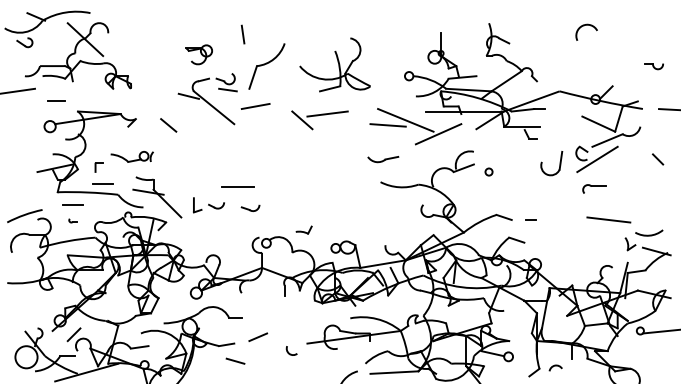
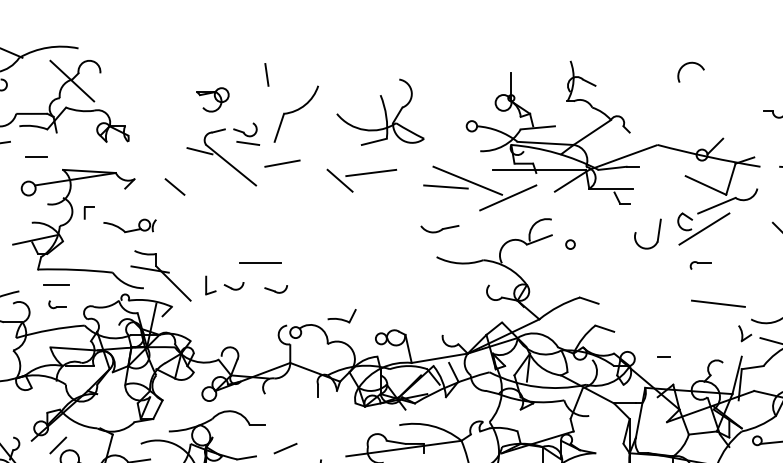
part: (98, 167) -> (88, 213), moved
line: (102, 183) -> (93, 258), removed
part: (594, 188) -> (700, 264), size x0.71
line: (530, 219) -> (663, 356), moved
part: (72, 220) -> (56, 304), size x1.67
part: (303, 230) -> (341, 316), size x1.43

